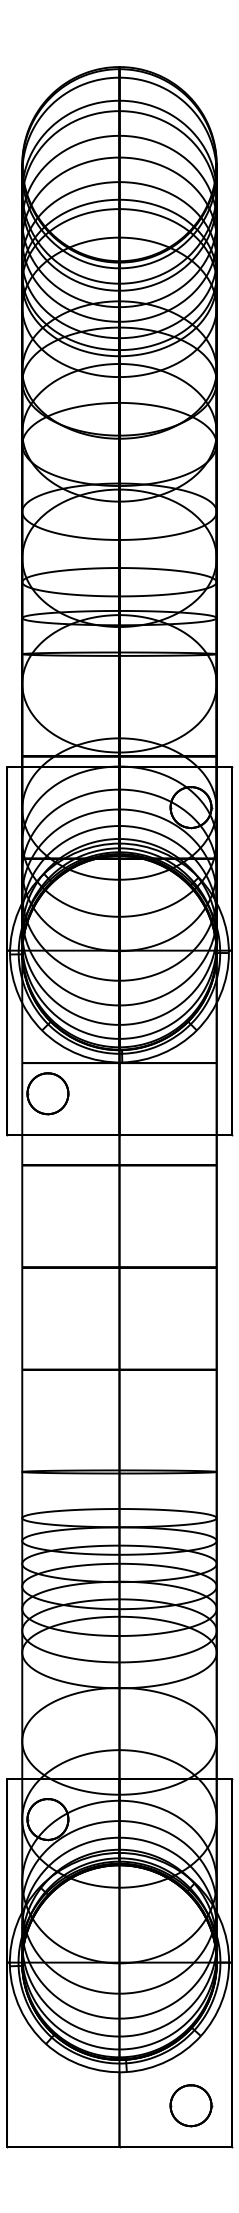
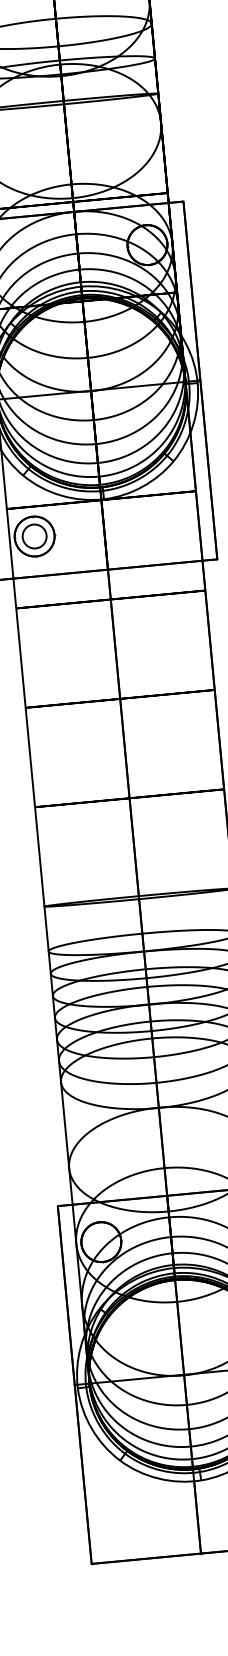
circle: (47, 1093) -> (34, 536), size x0.6

